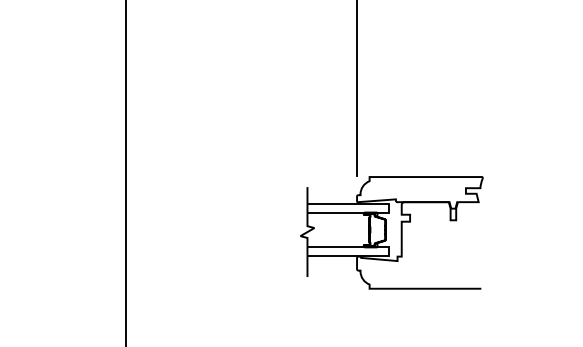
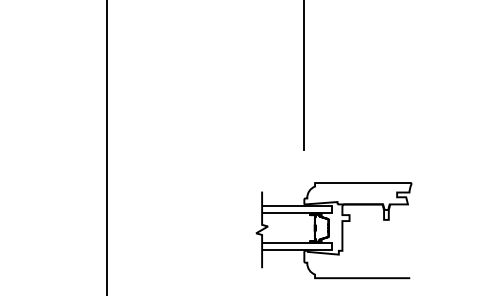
part: (391, 232) -> (333, 230), moved

